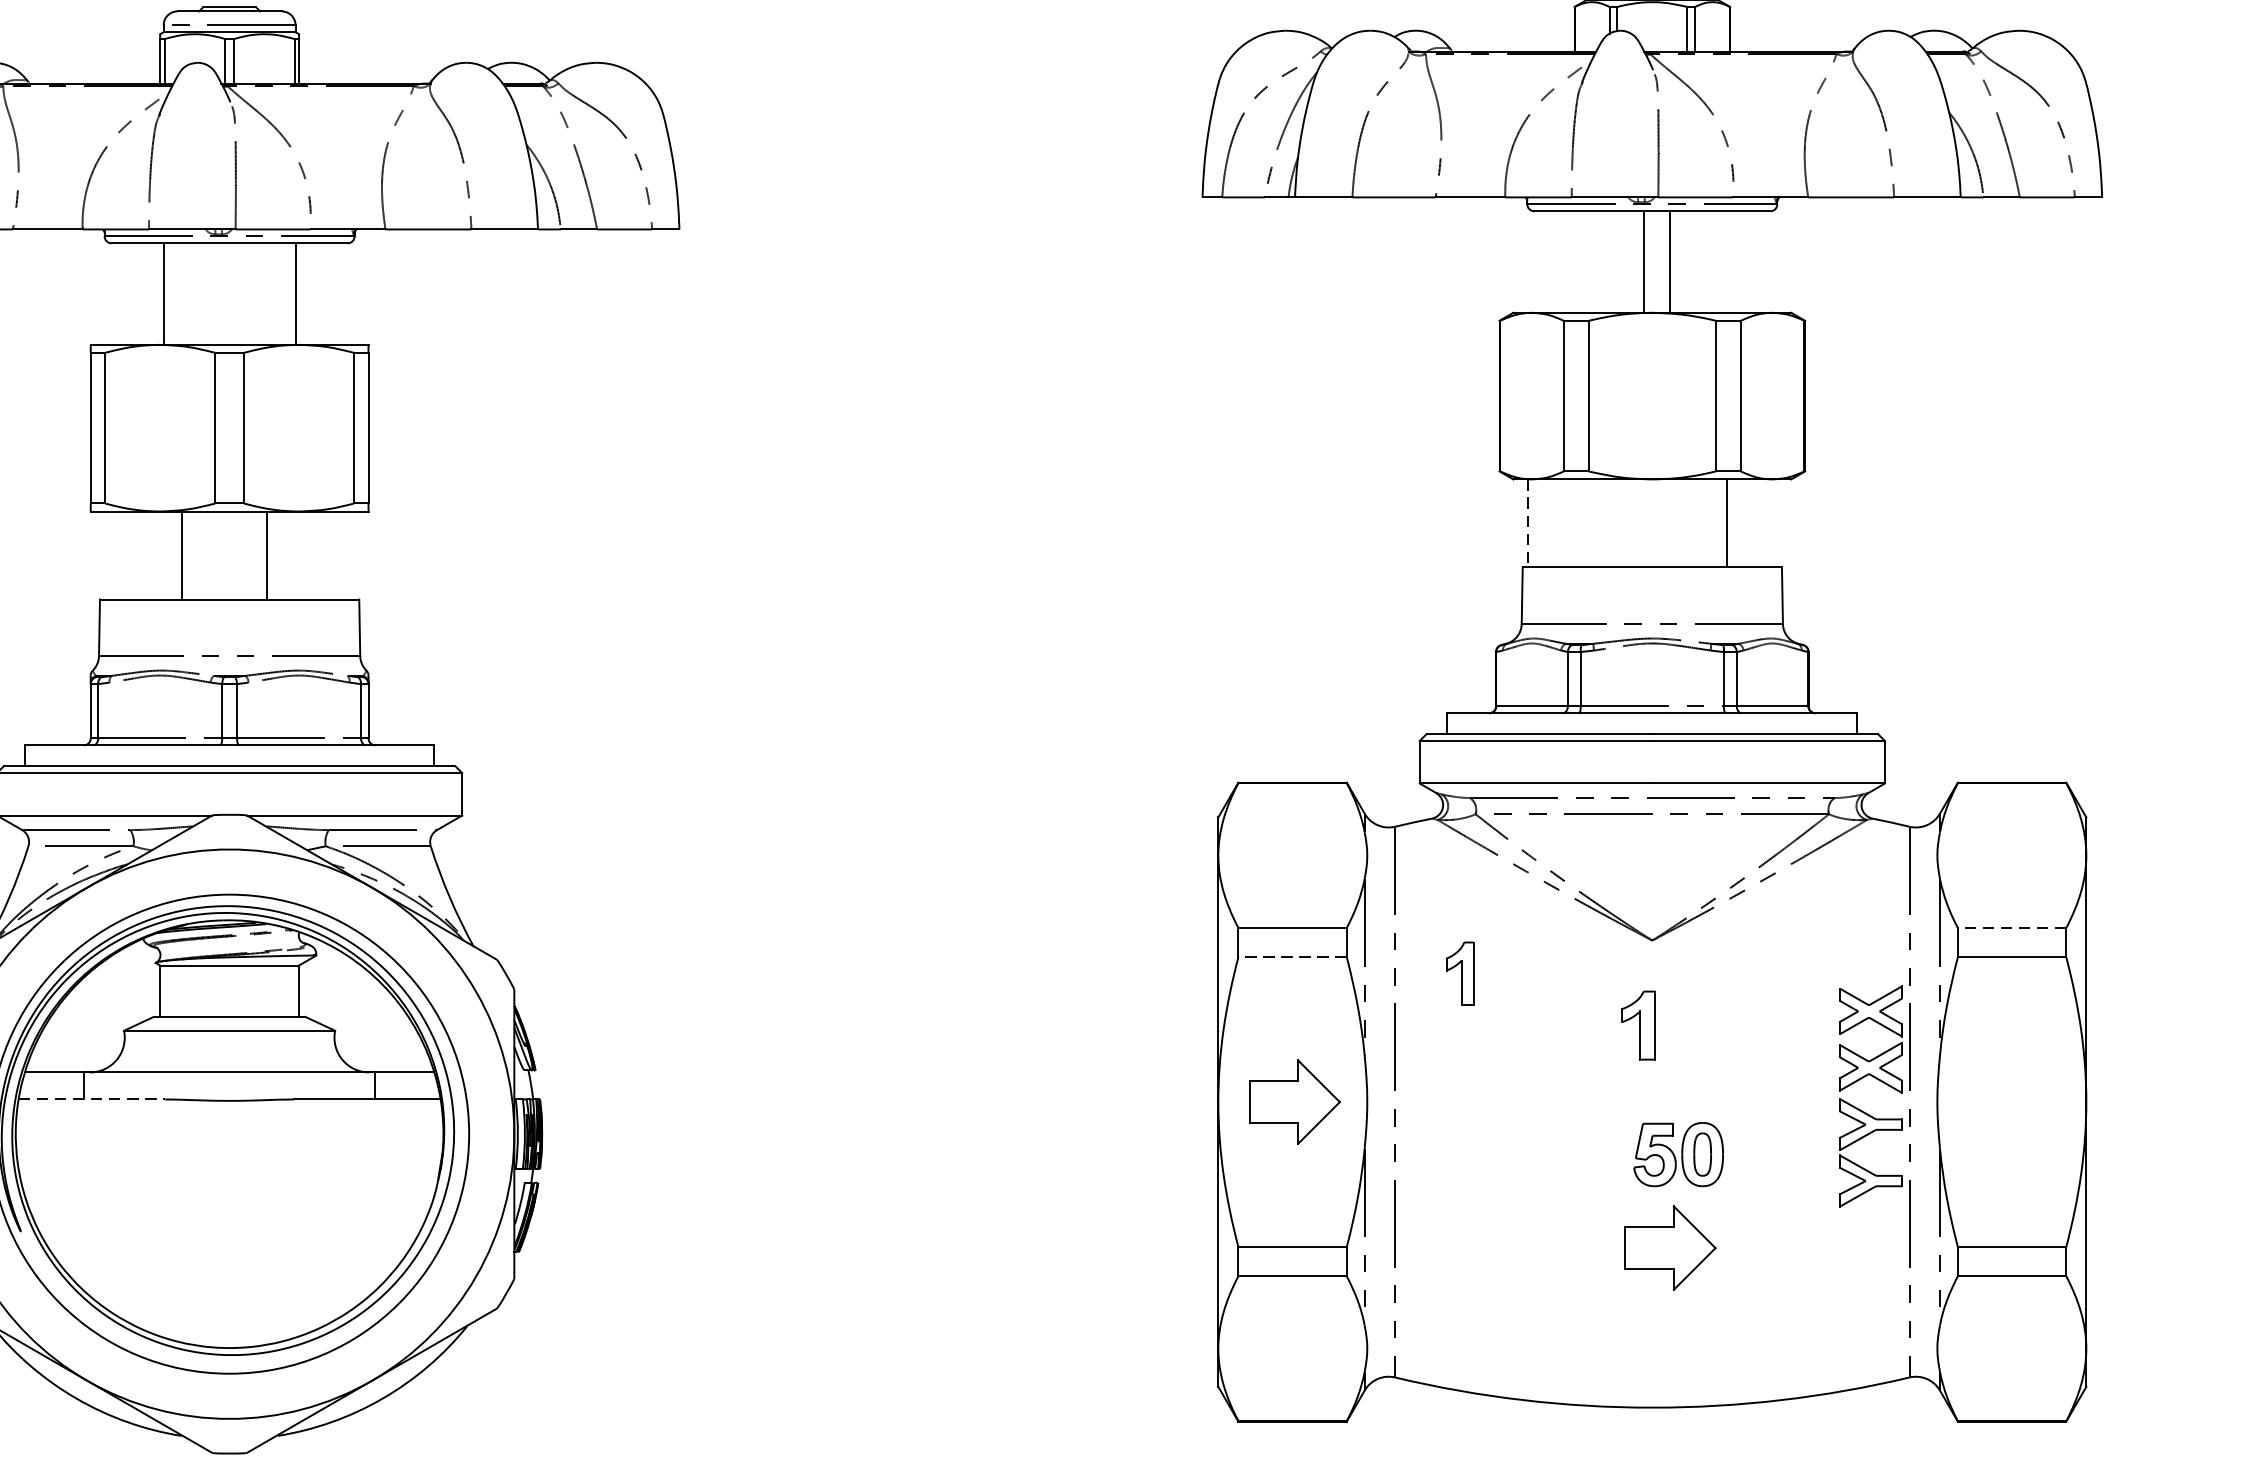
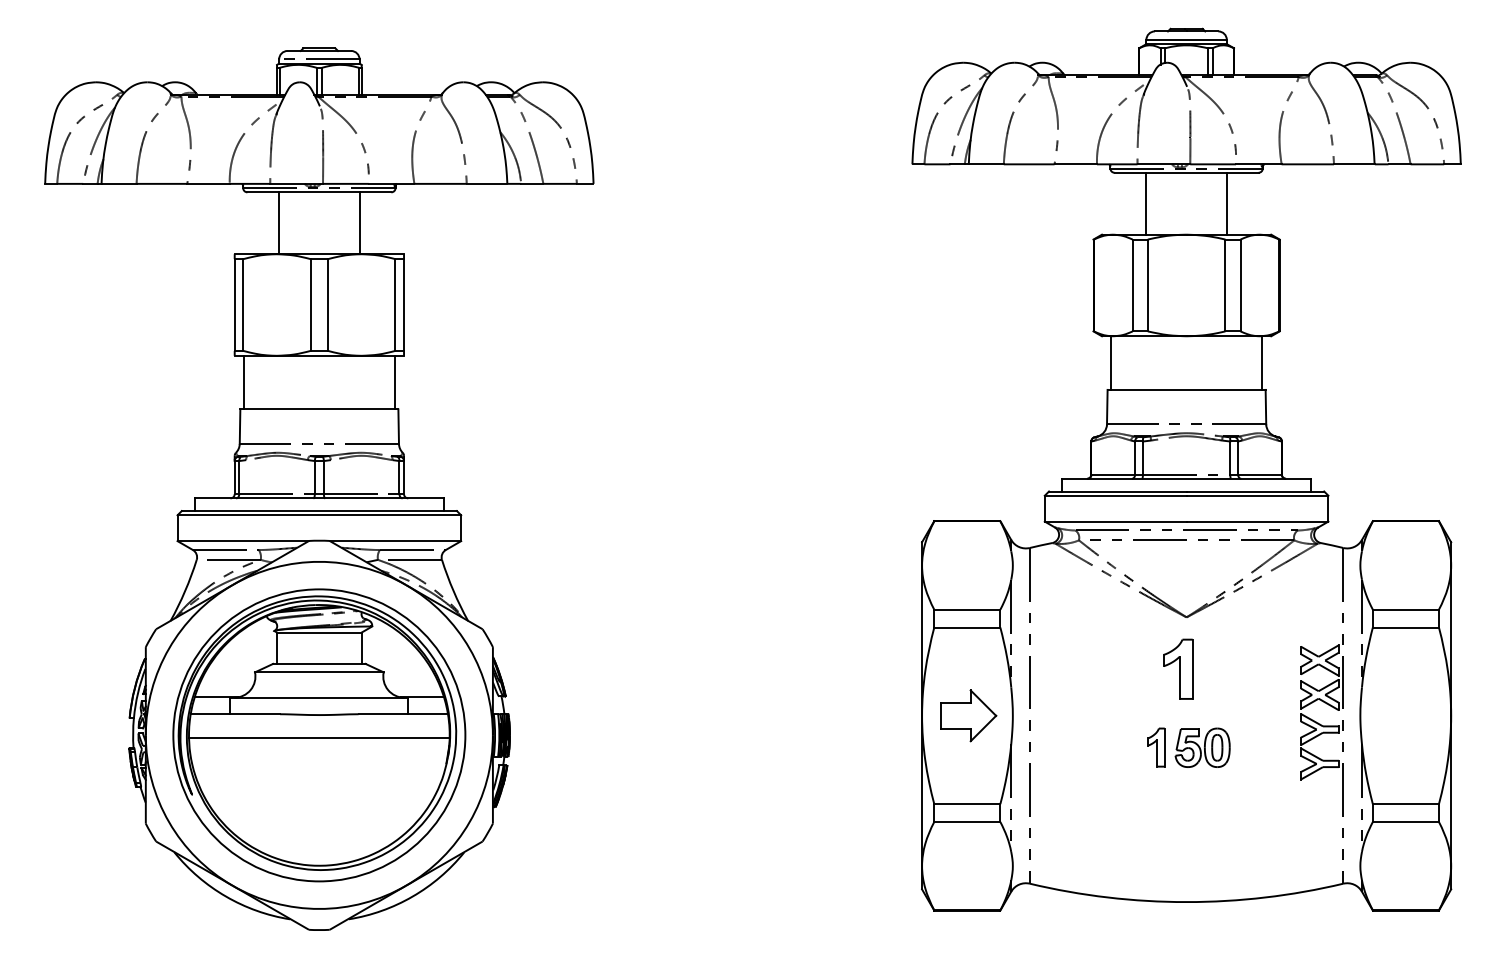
line: (1643, 261) -> (1226, 203), moved
line: (1670, 261) -> (1146, 203), moved
line: (1727, 522) -> (1262, 362), moved
line: (1527, 524) -> (1110, 363), dashed -> solid
line: (182, 555) -> (243, 382), moved
line: (267, 555) -> (395, 382), moved
line: (2011, 927) -> (1405, 609), dashed -> solid
line: (1291, 957) -> (966, 627), dashed -> solid
part: (1460, 973) -> (1156, 747), moved
part: (1639, 1024) -> (1178, 668), size x1.43
line: (92, 1099) -> (235, 714), dashed -> solid
line: (229, 1139) -> (319, 738), added
part: (1670, 1247) -> (1197, 804), removed

